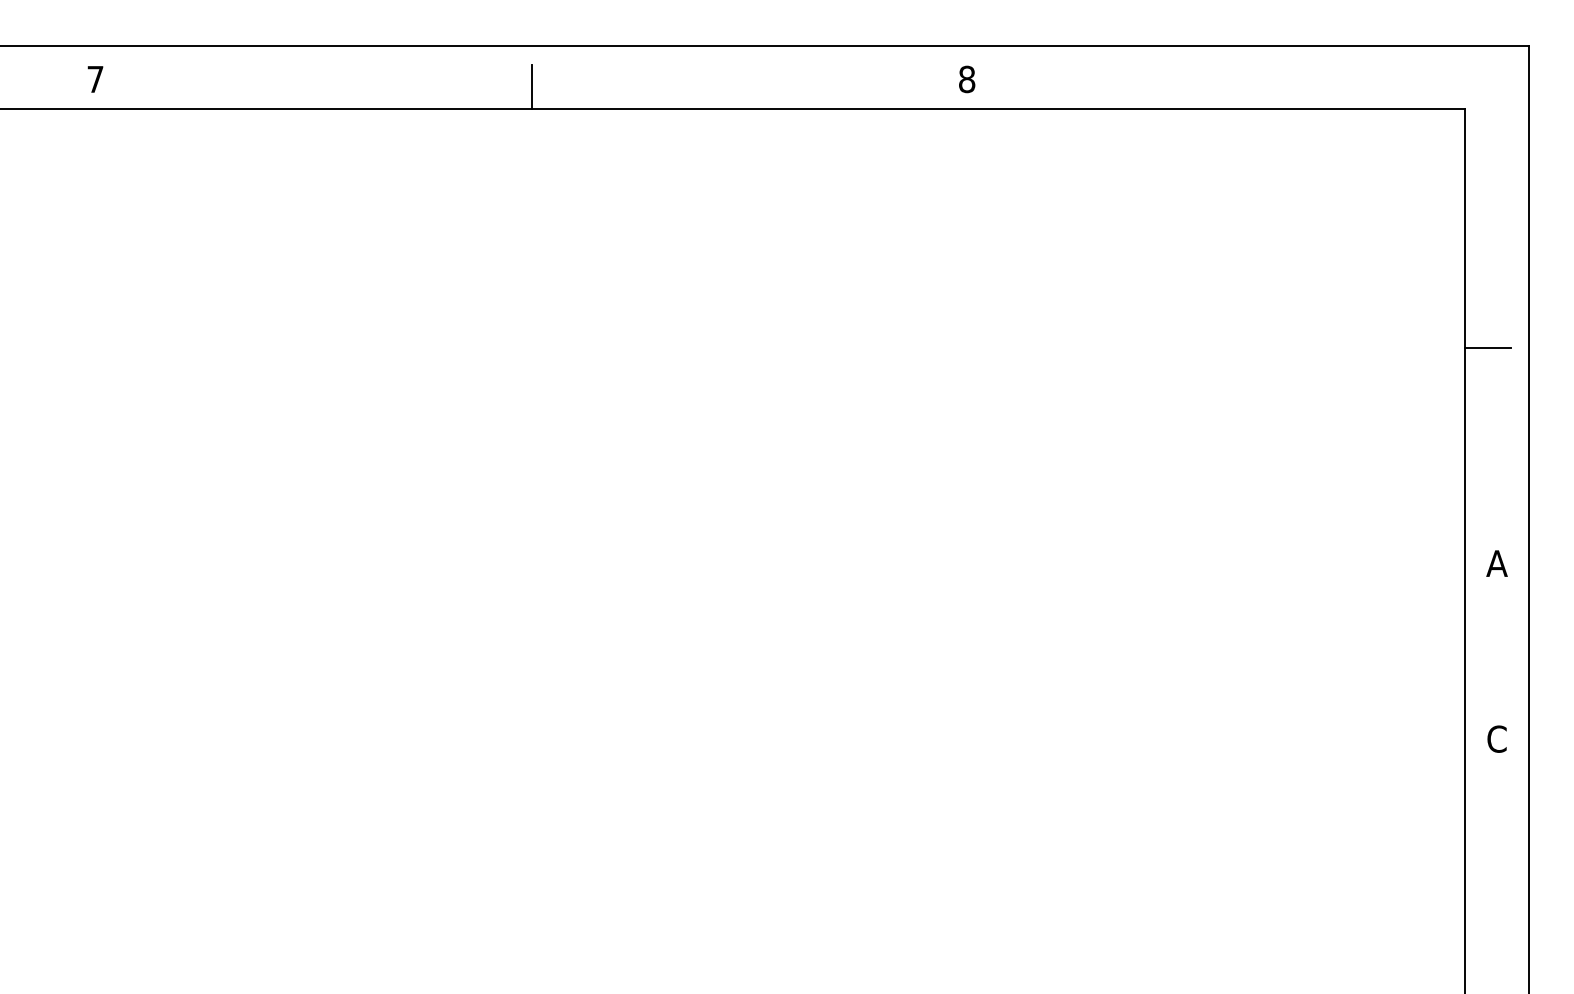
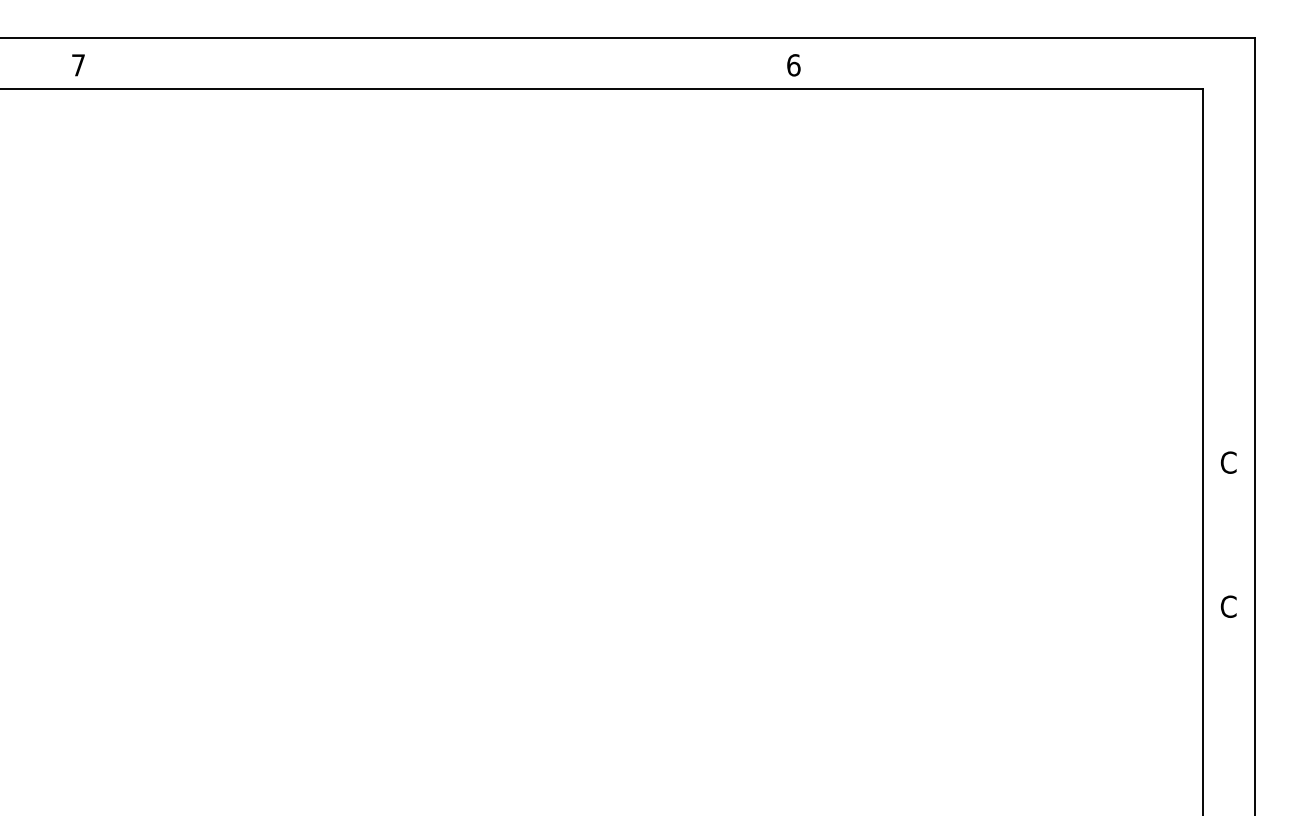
text: (966, 79) -> (793, 65), 8 -> 6
line: (531, 86) -> (436, 71), removed
line: (1488, 347) -> (1221, 285), removed
text: (1496, 563) -> (1228, 462), A -> C

